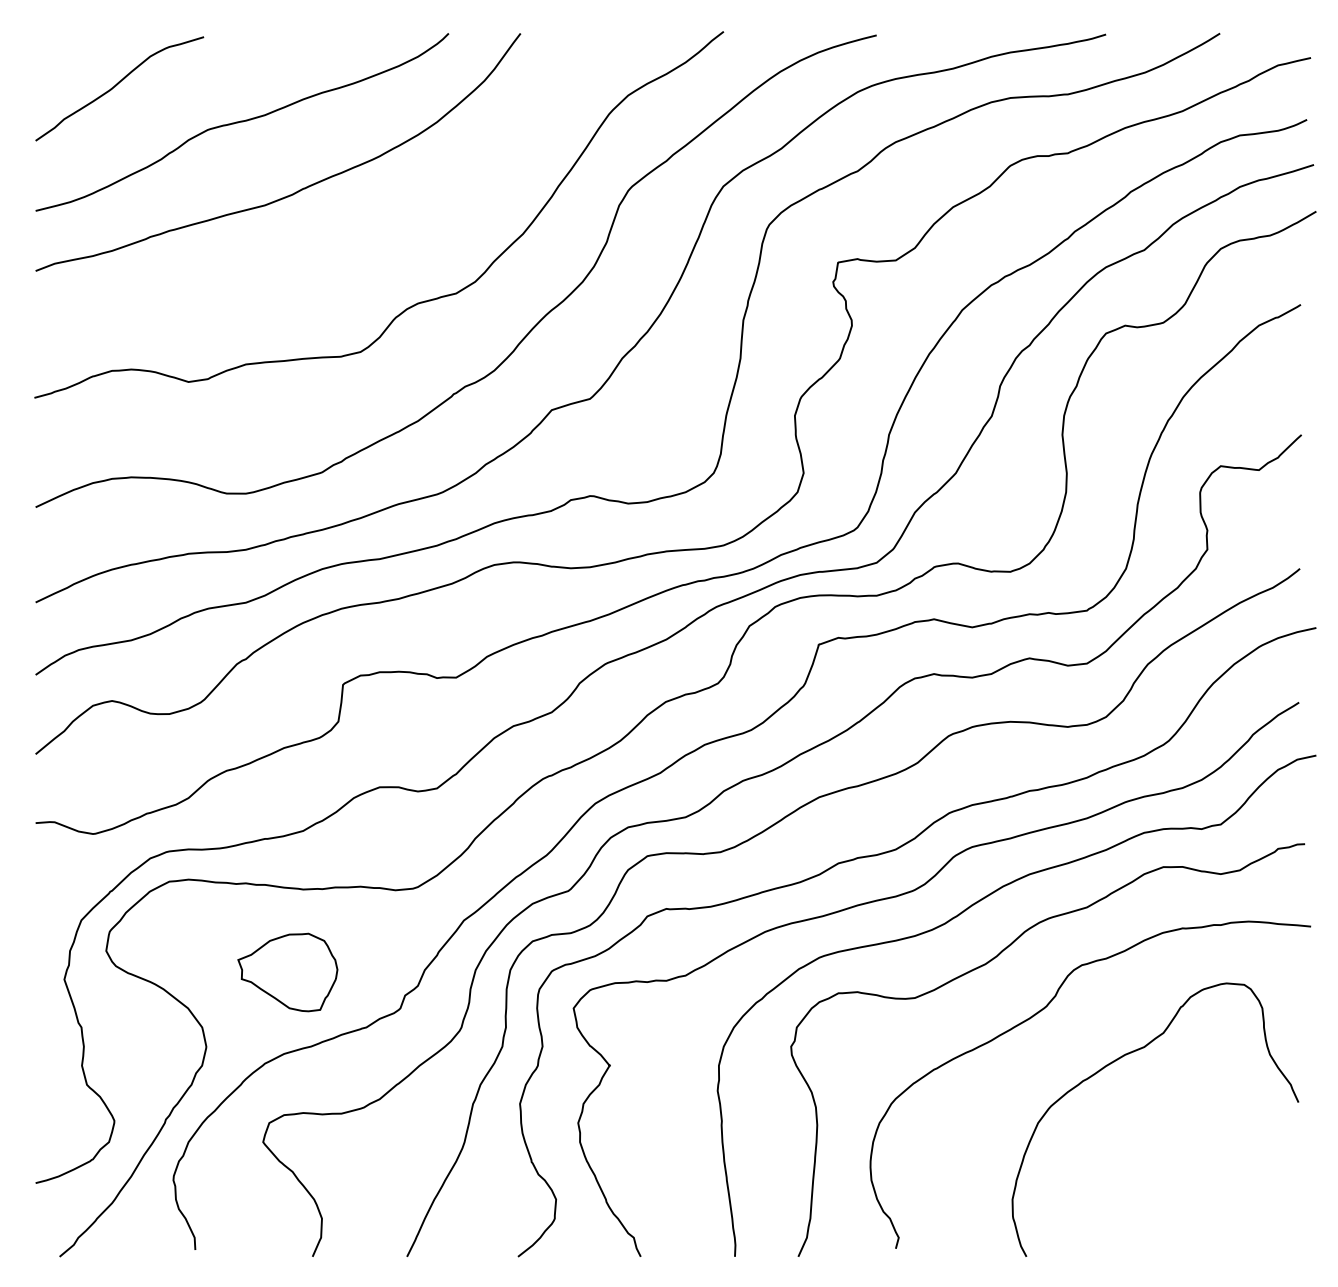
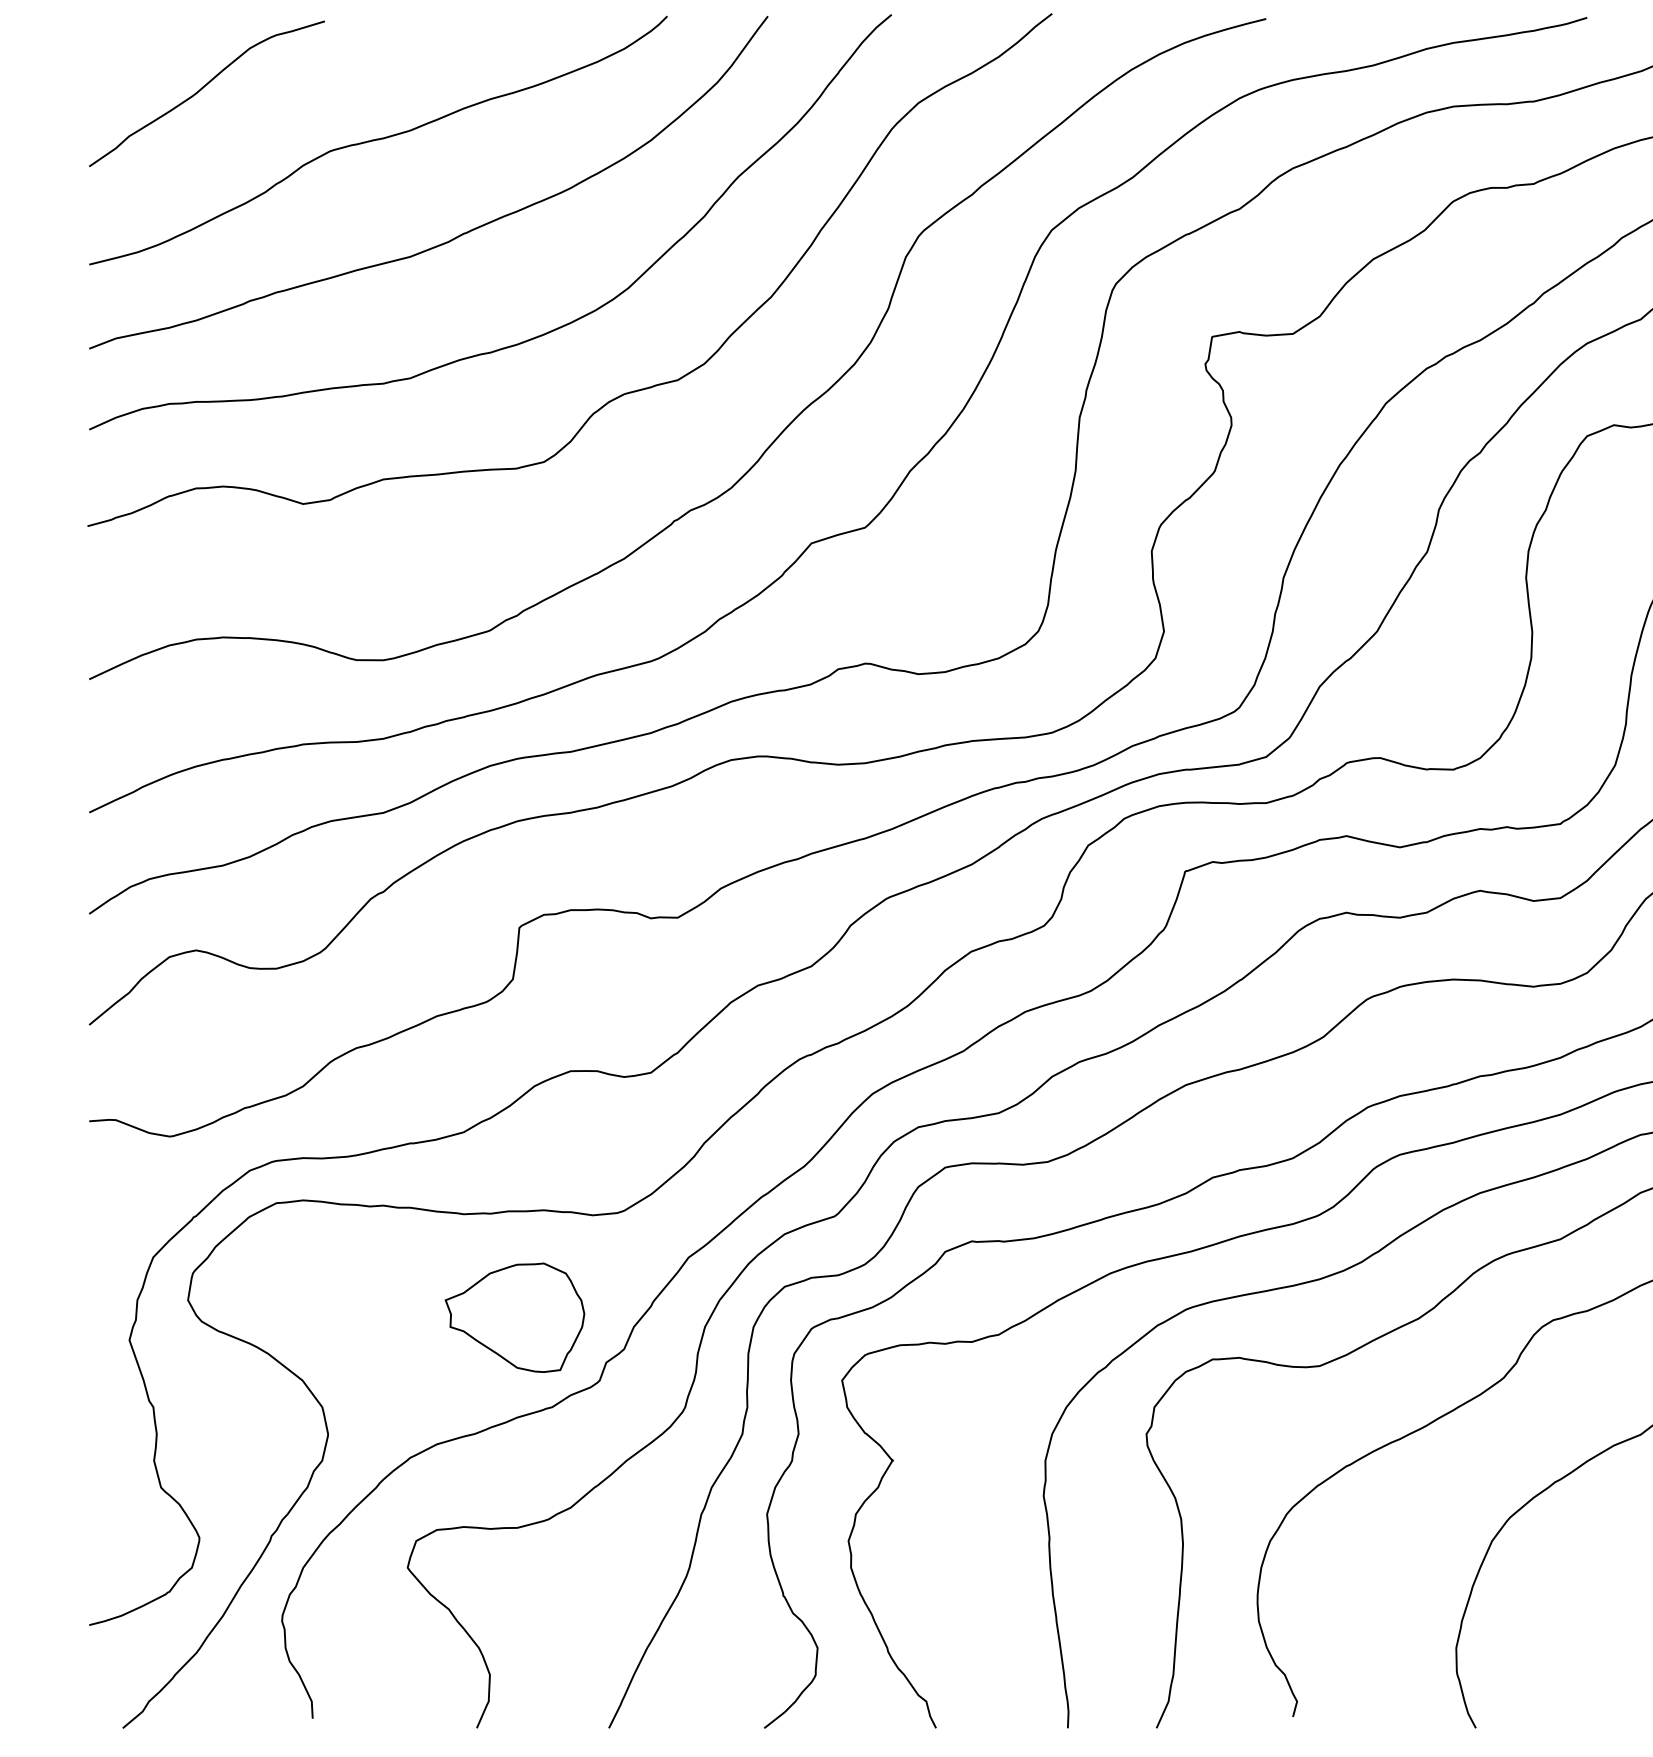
curve: (355, 261) -> (536, 335), added
part: (287, 972) -> (514, 1317), moved

